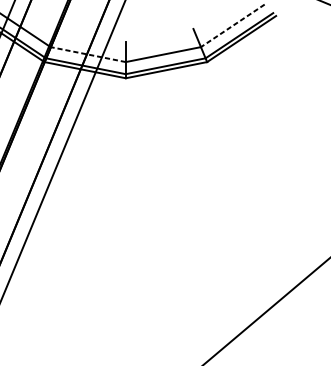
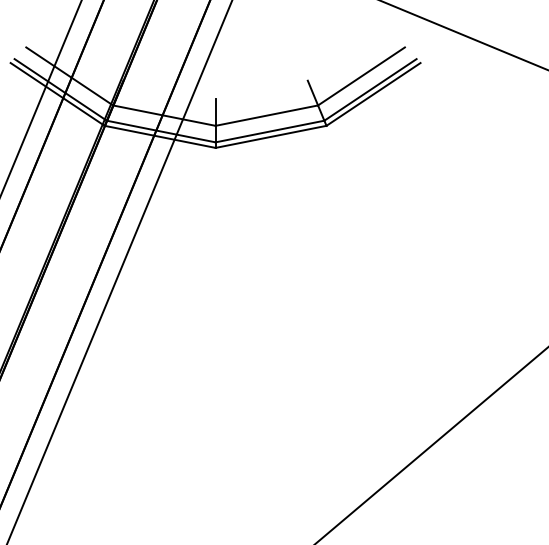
line: (232, 25) -> (361, 76), dashed -> solid
line: (87, 54) -> (163, 115), dashed -> solid

